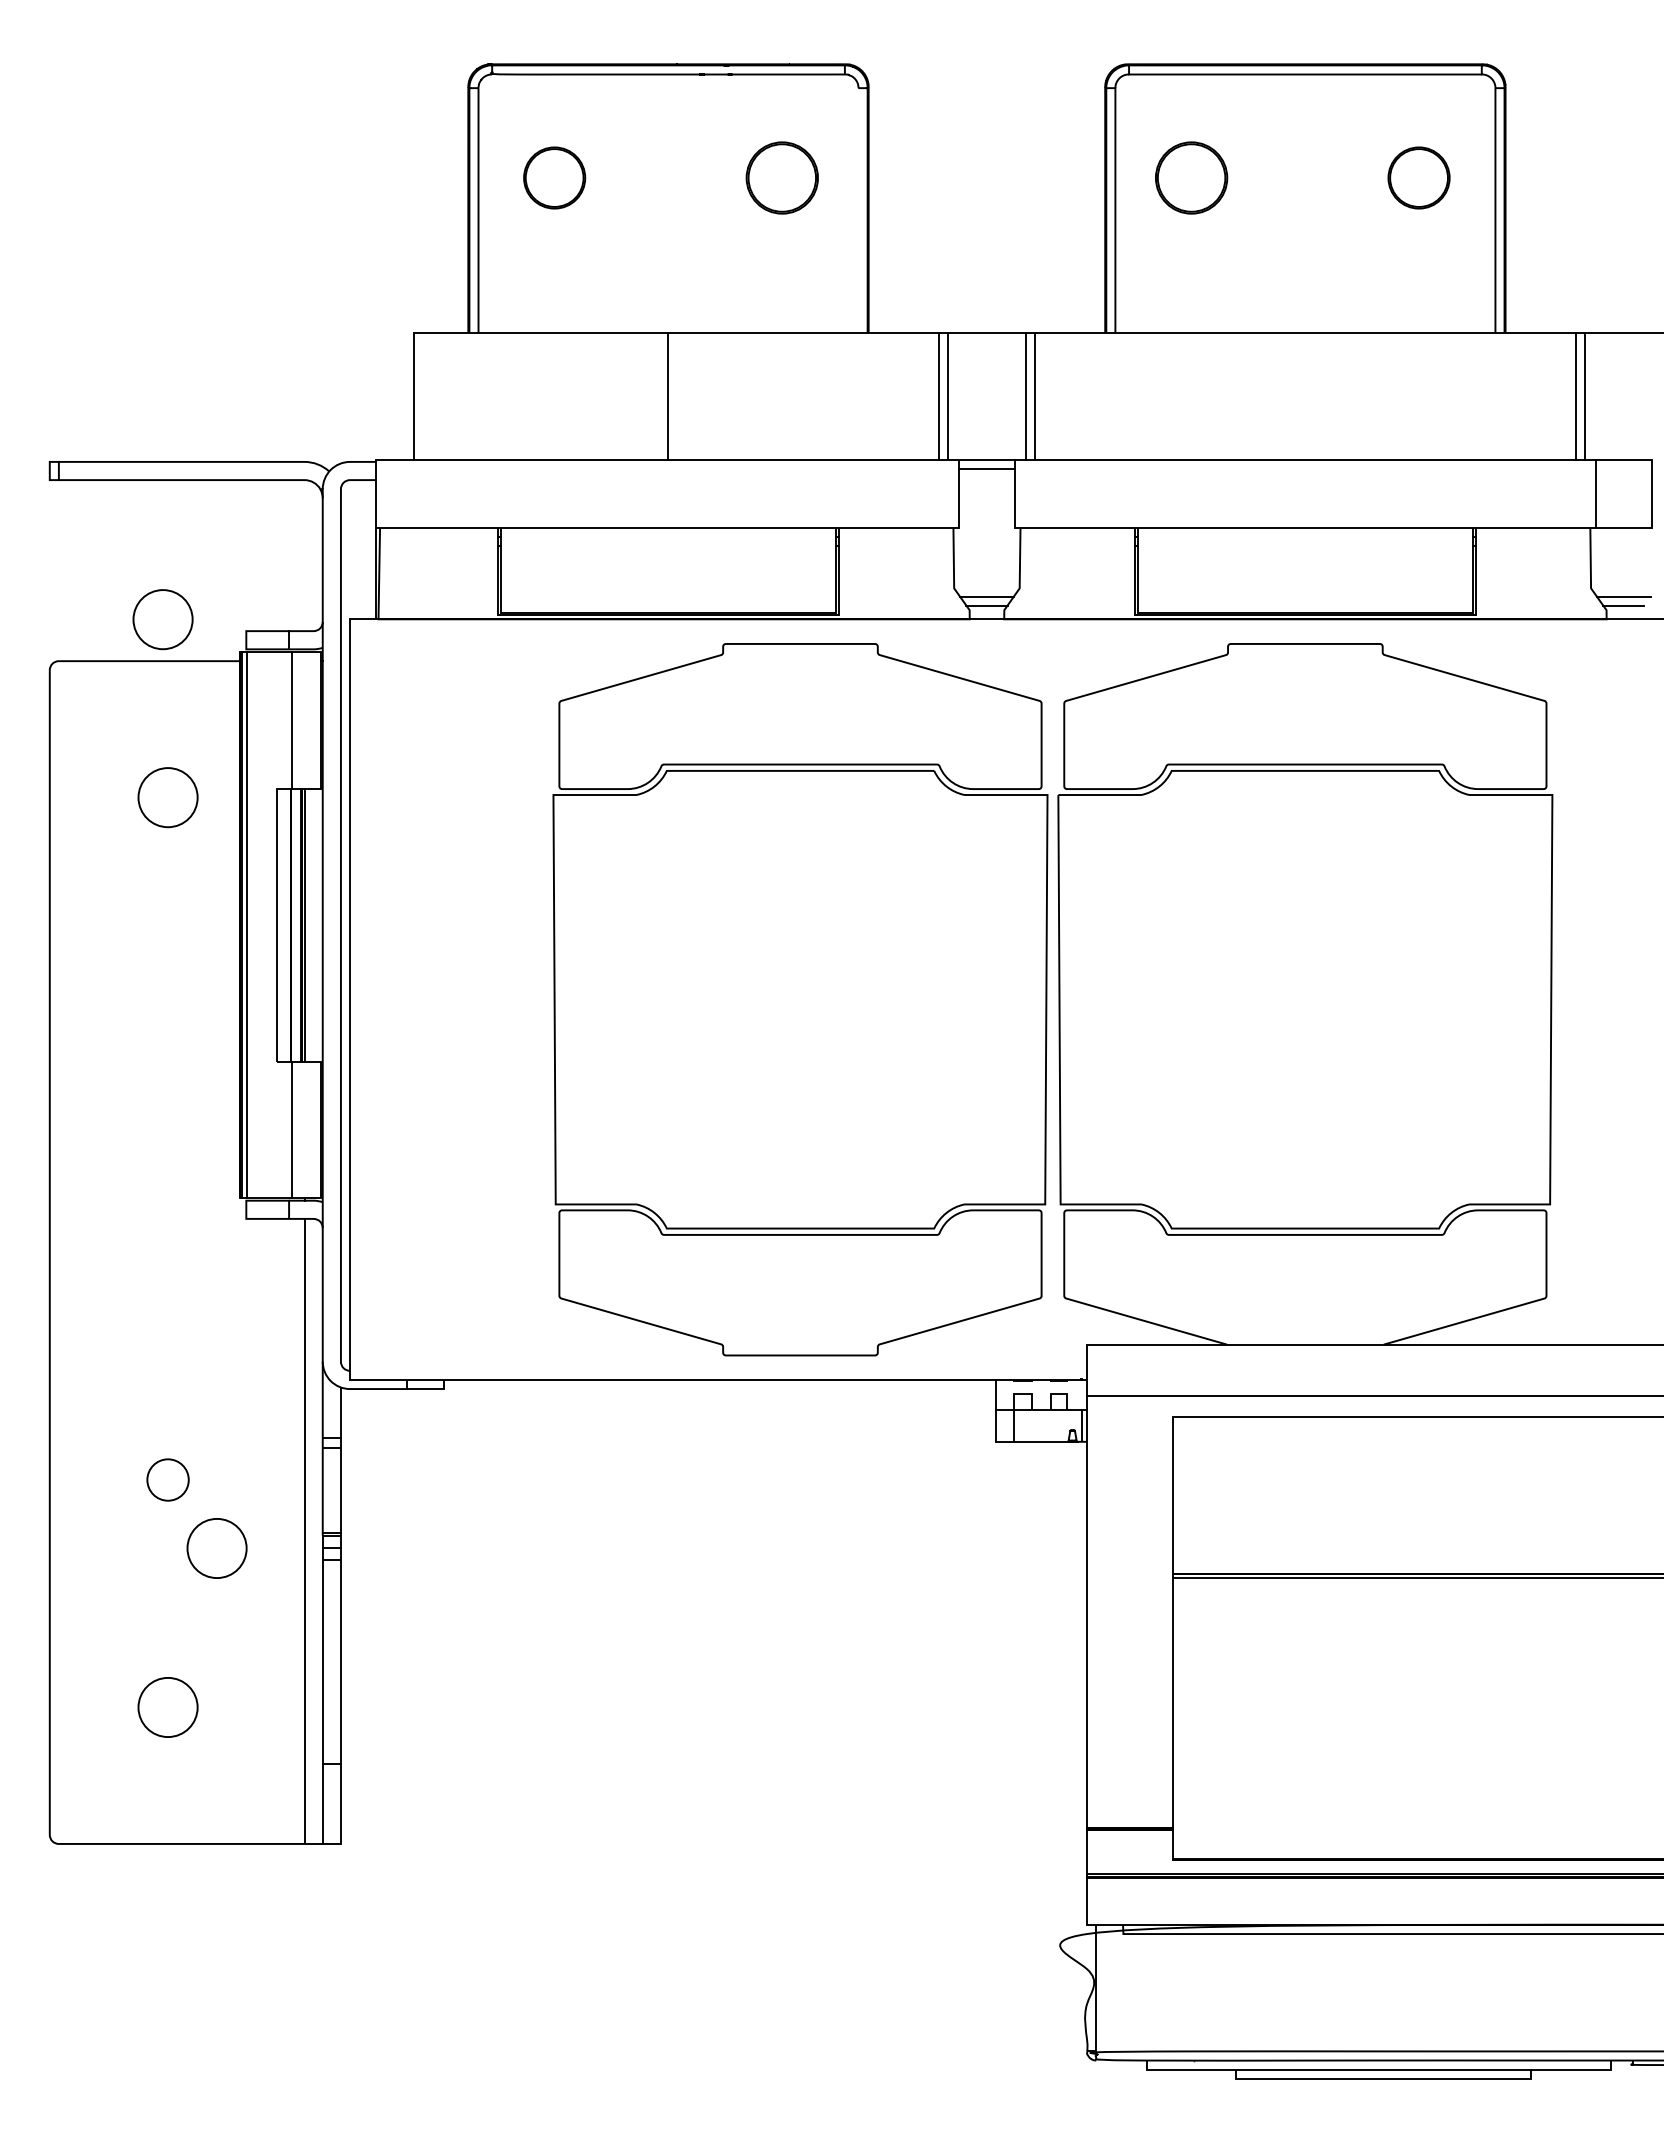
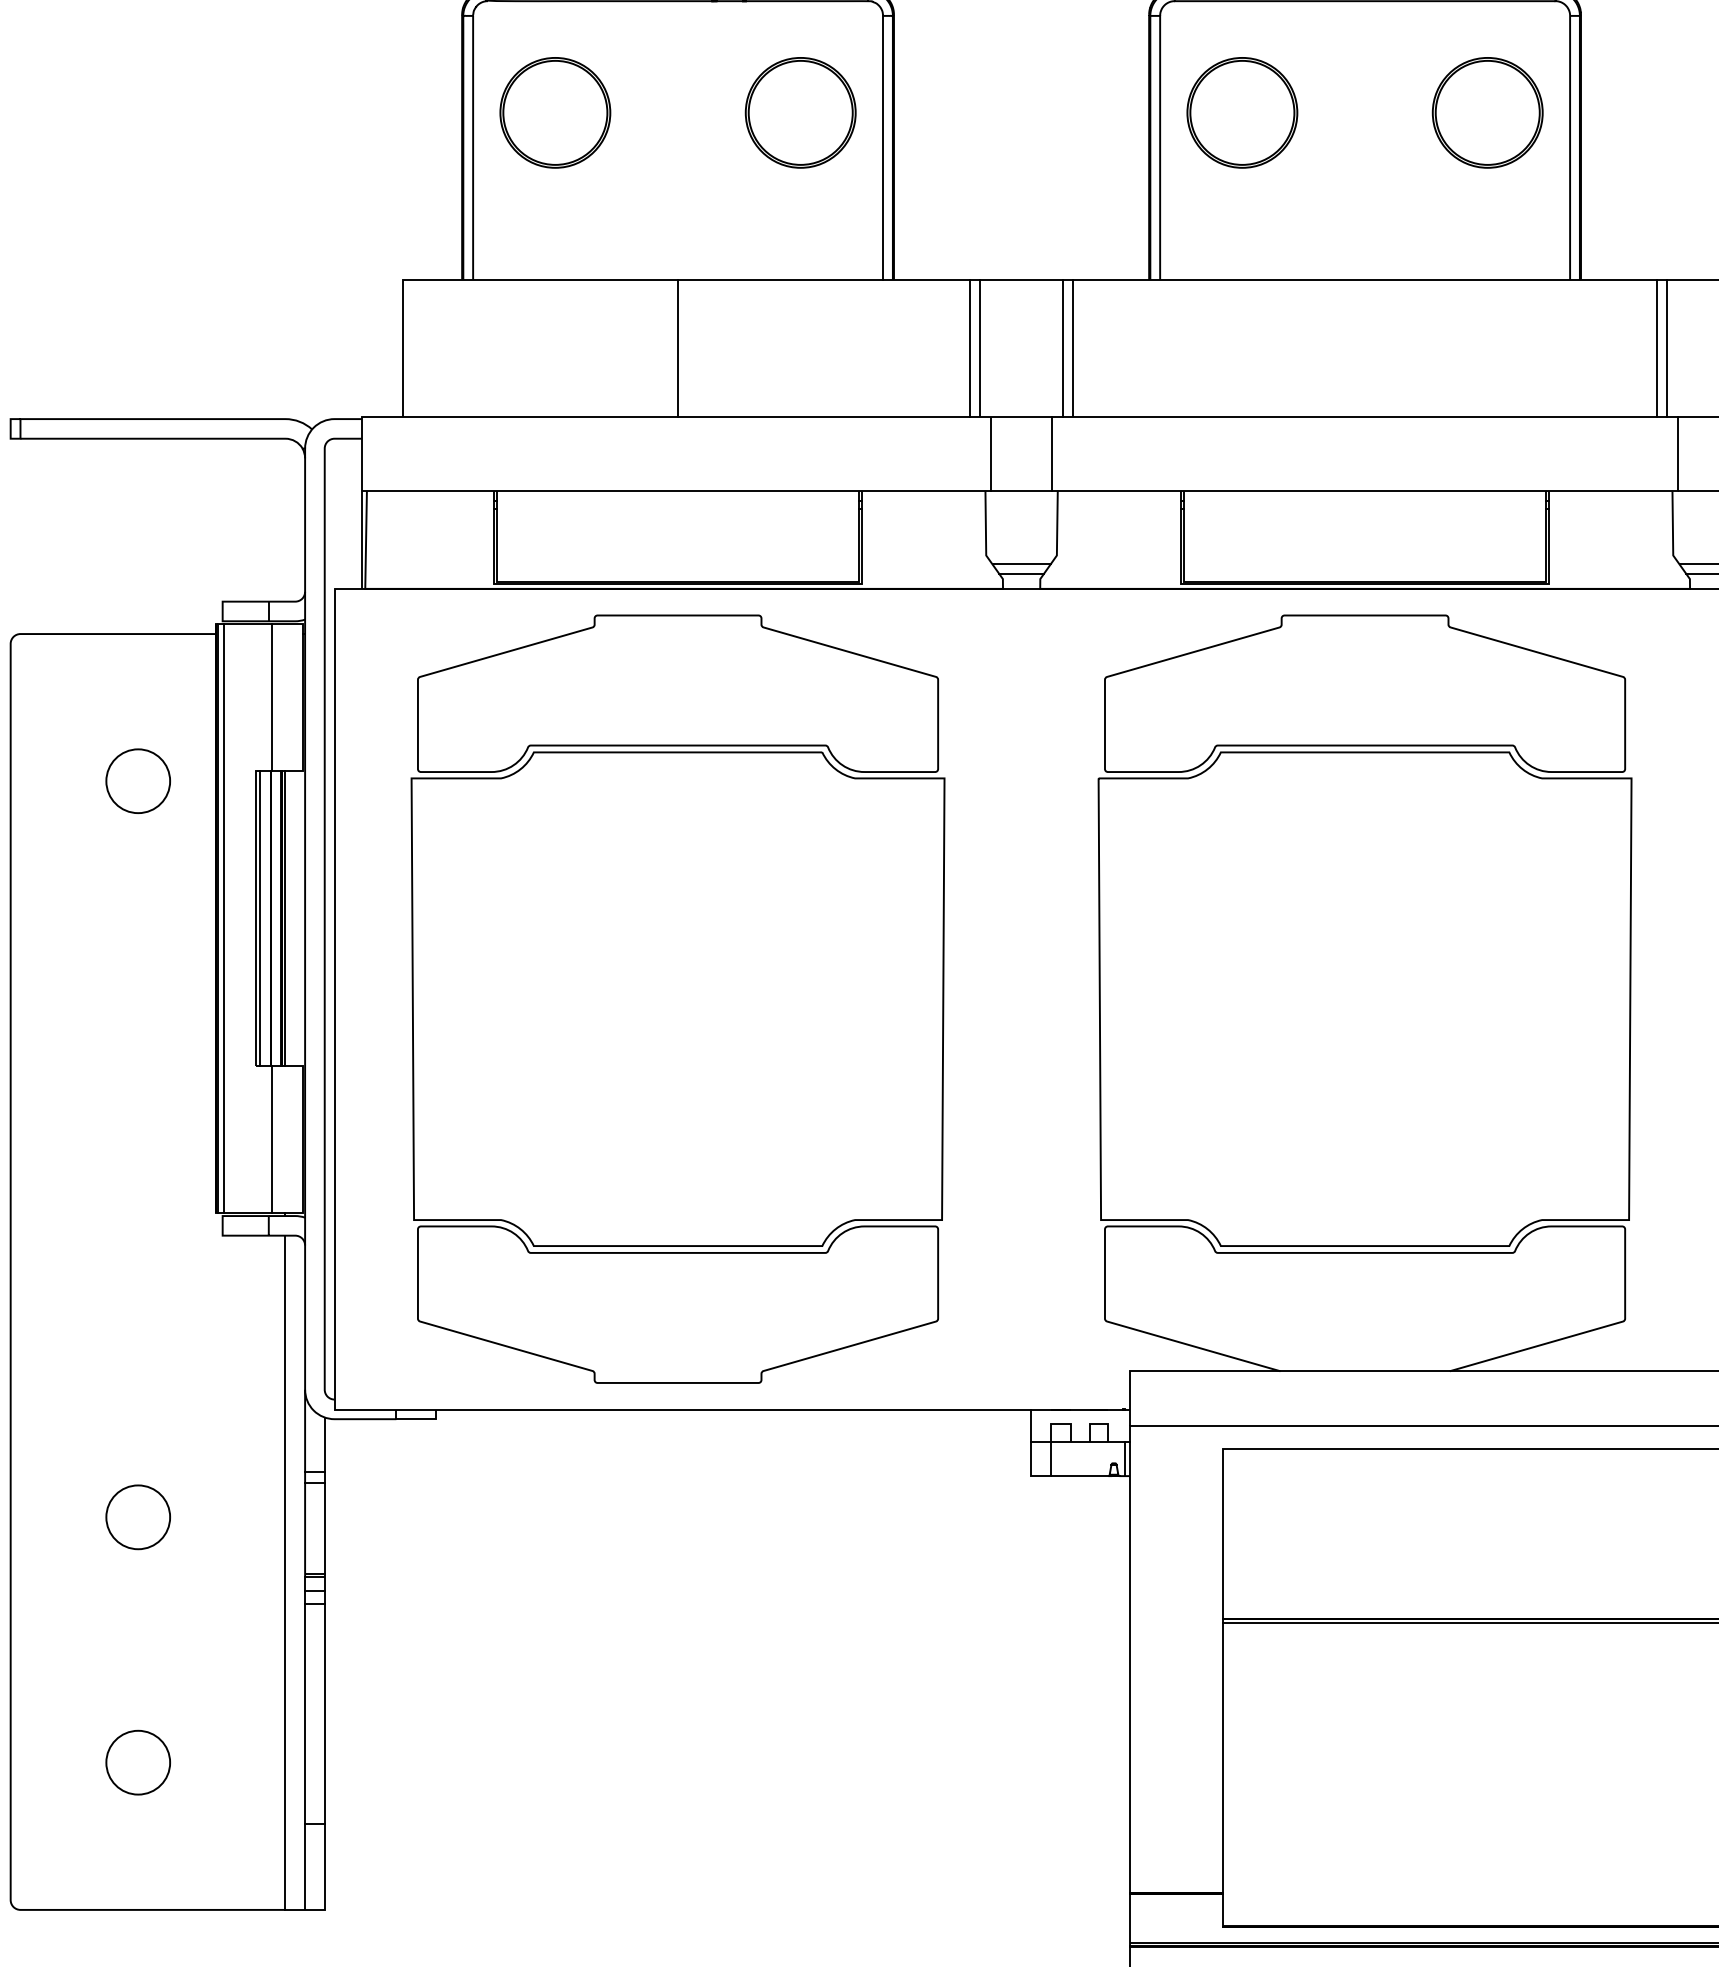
part: (554, 177) -> (555, 112), size x1.67
part: (782, 177) -> (801, 112), size x1.43
part: (1191, 177) -> (1242, 112), size x1.43
part: (1418, 177) -> (1487, 112), size x1.67
line: (858, 210) -> (883, 147), added
line: (986, 469) -> (1021, 490), moved
circle: (162, 619) -> (132, 589), removed
line: (280, 924) -> (259, 918), added
part: (800, 999) -> (678, 998), moved
circle: (167, 1479) -> (137, 1516), size x1.43
circle: (216, 1548) -> (190, 1591), removed

